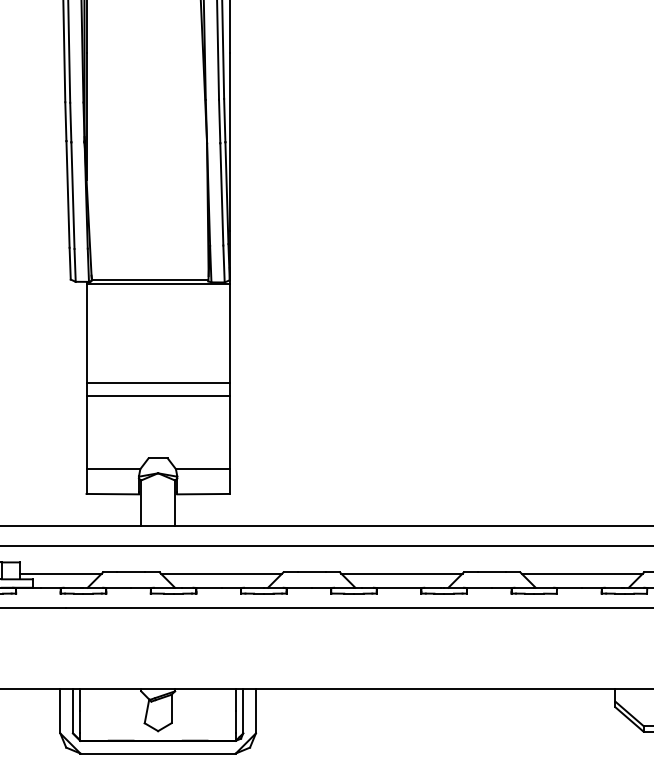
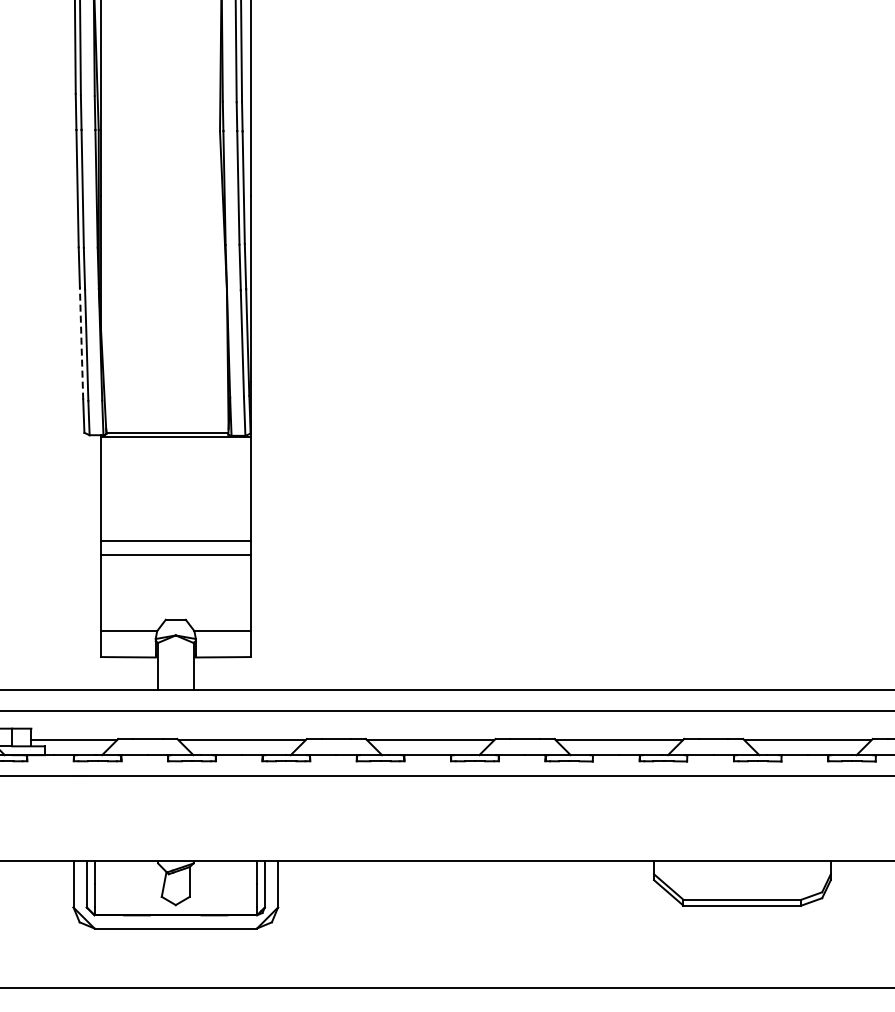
line: (67, 194) -> (81, 343), solid -> dashed

